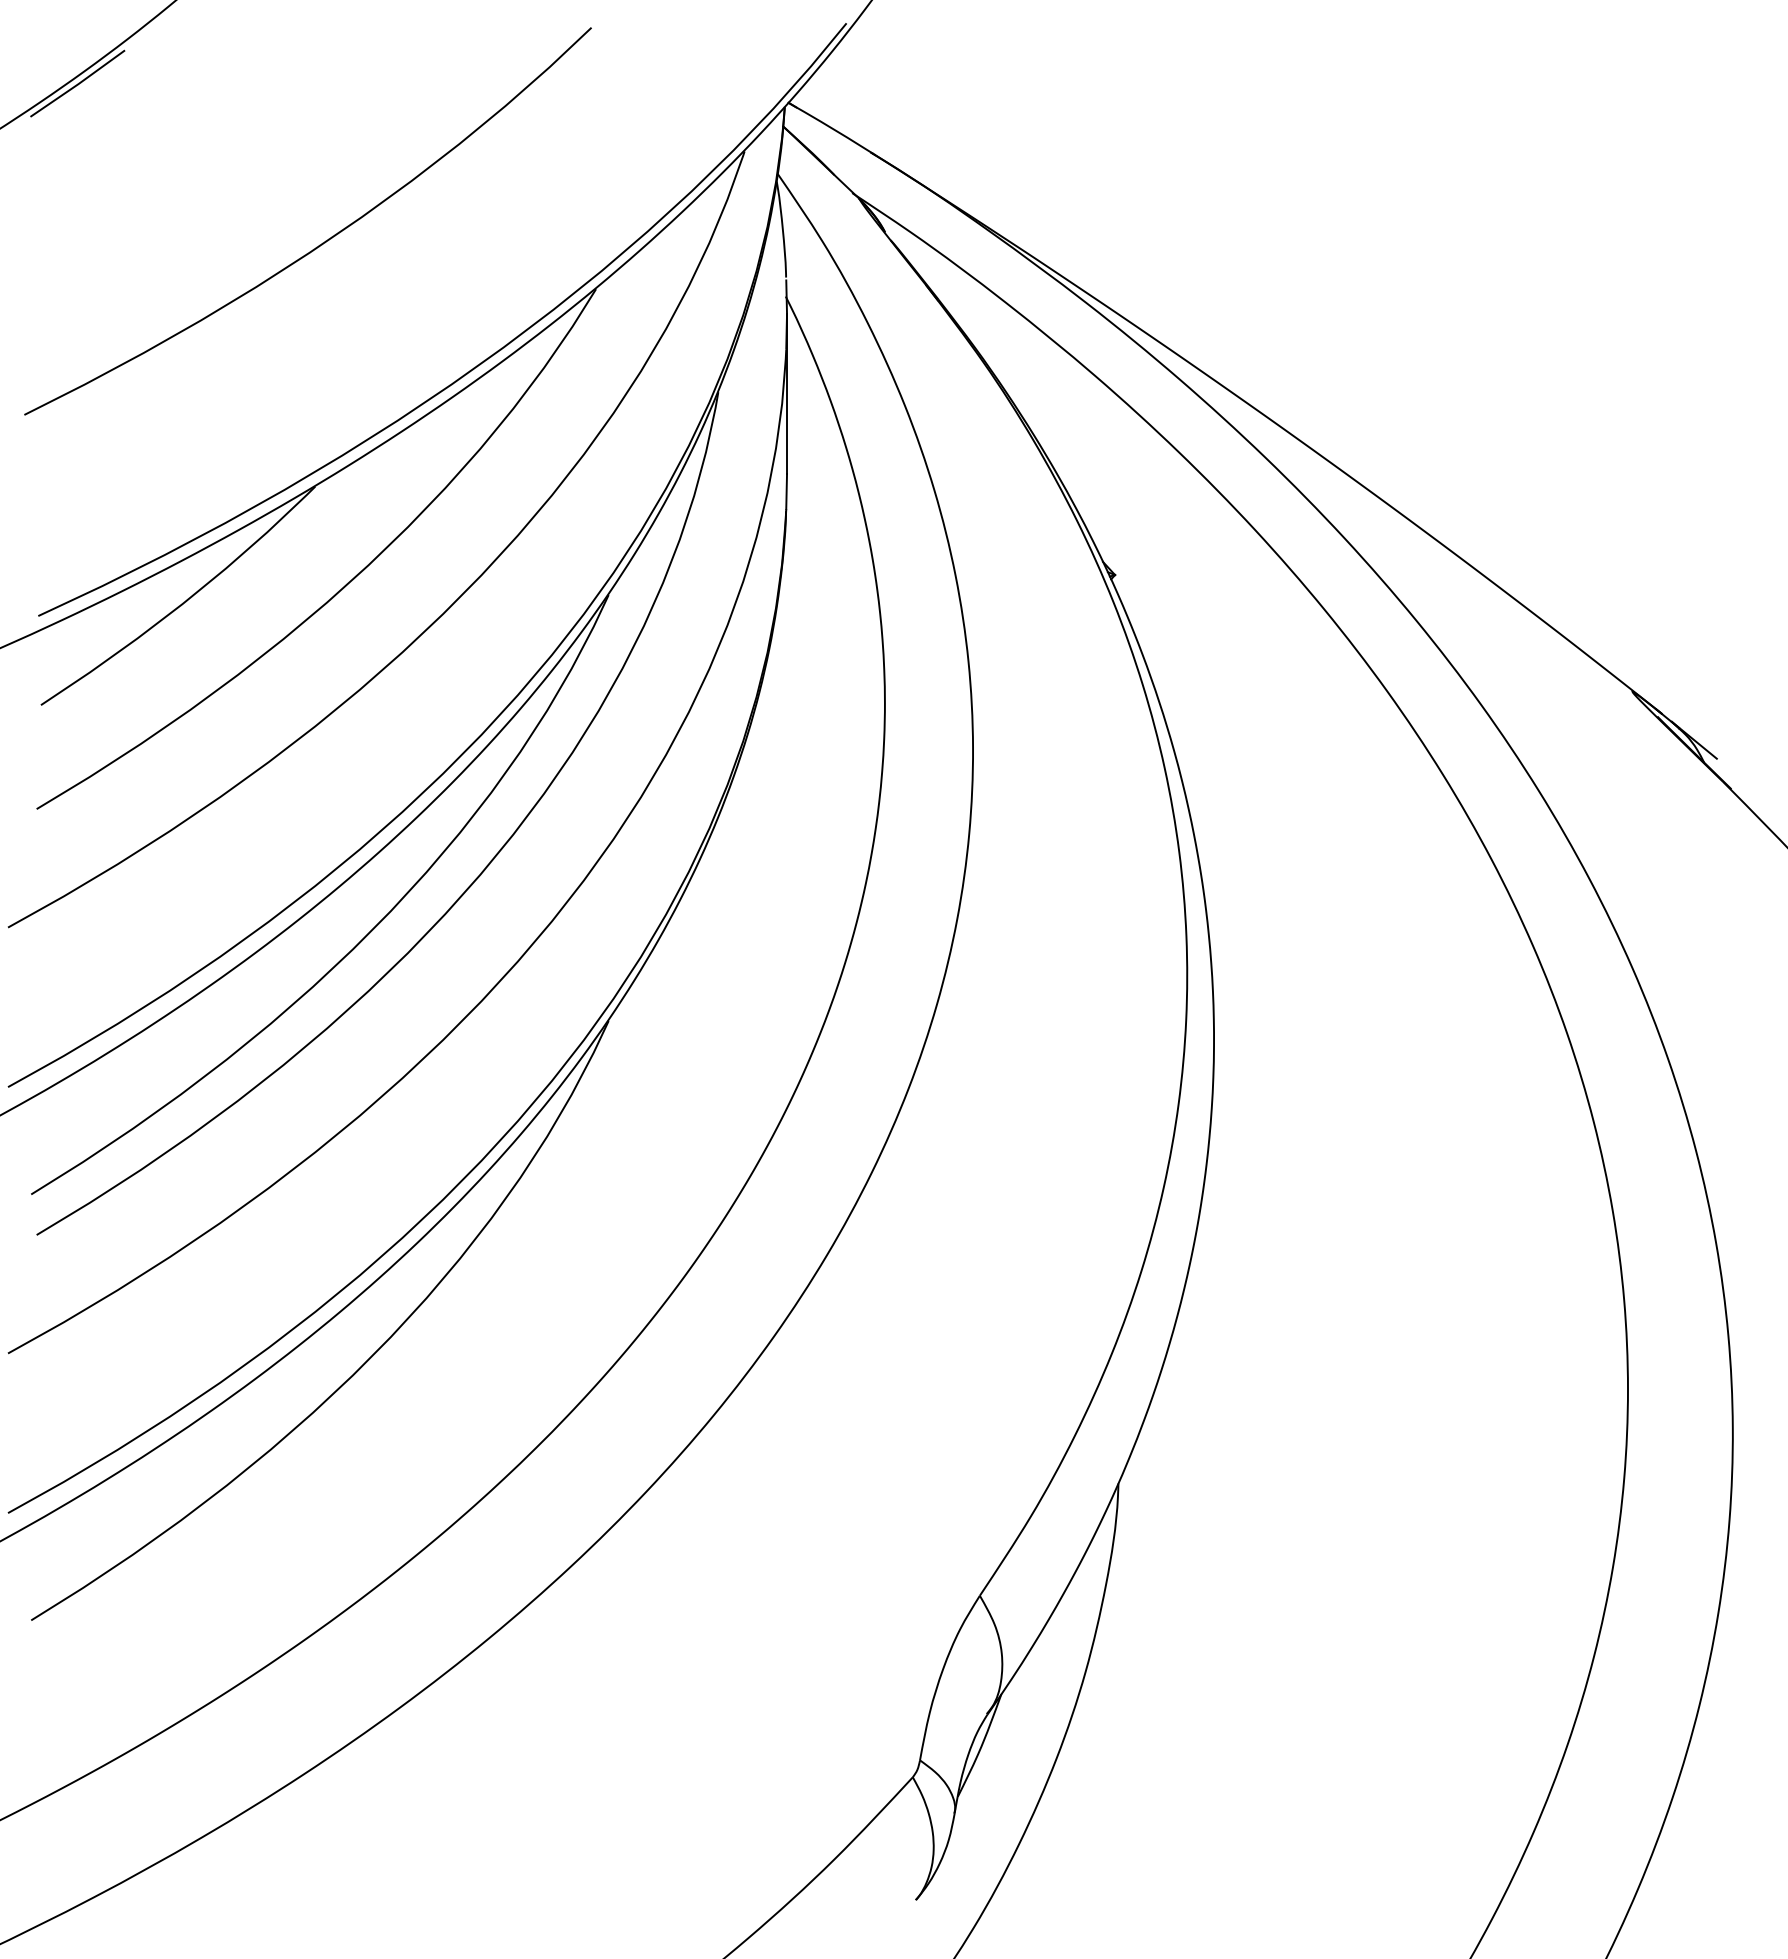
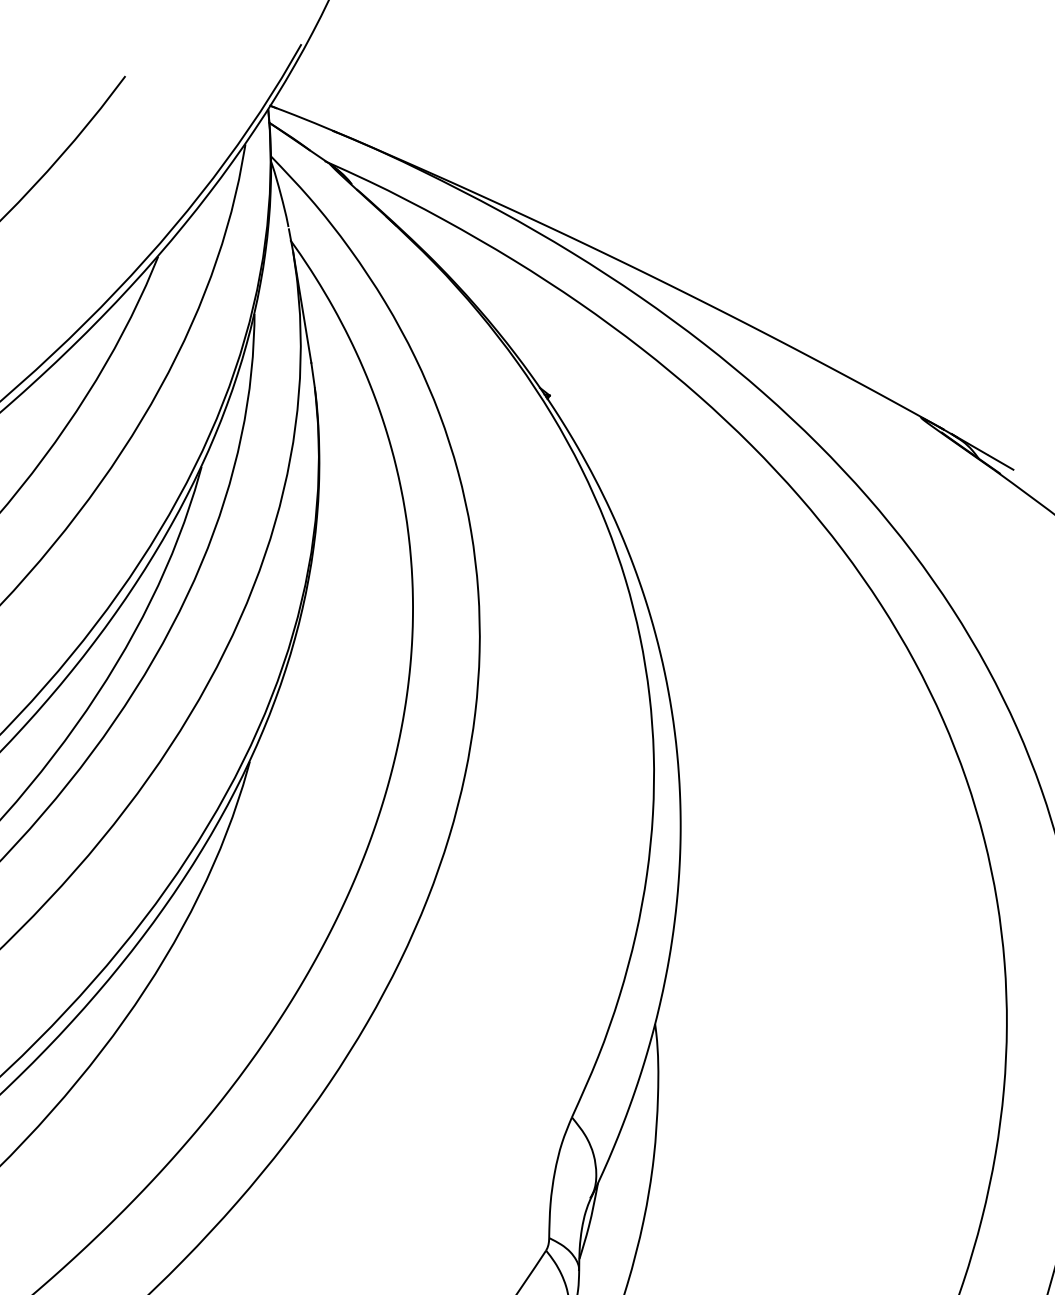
line: (1734, 773) -> (1001, 462), added

